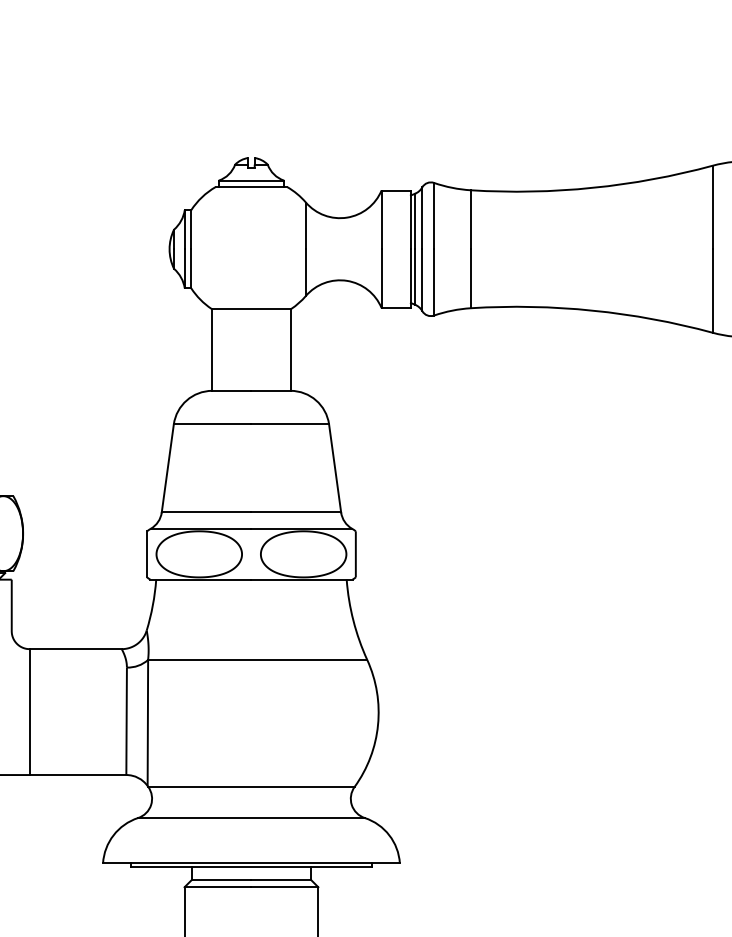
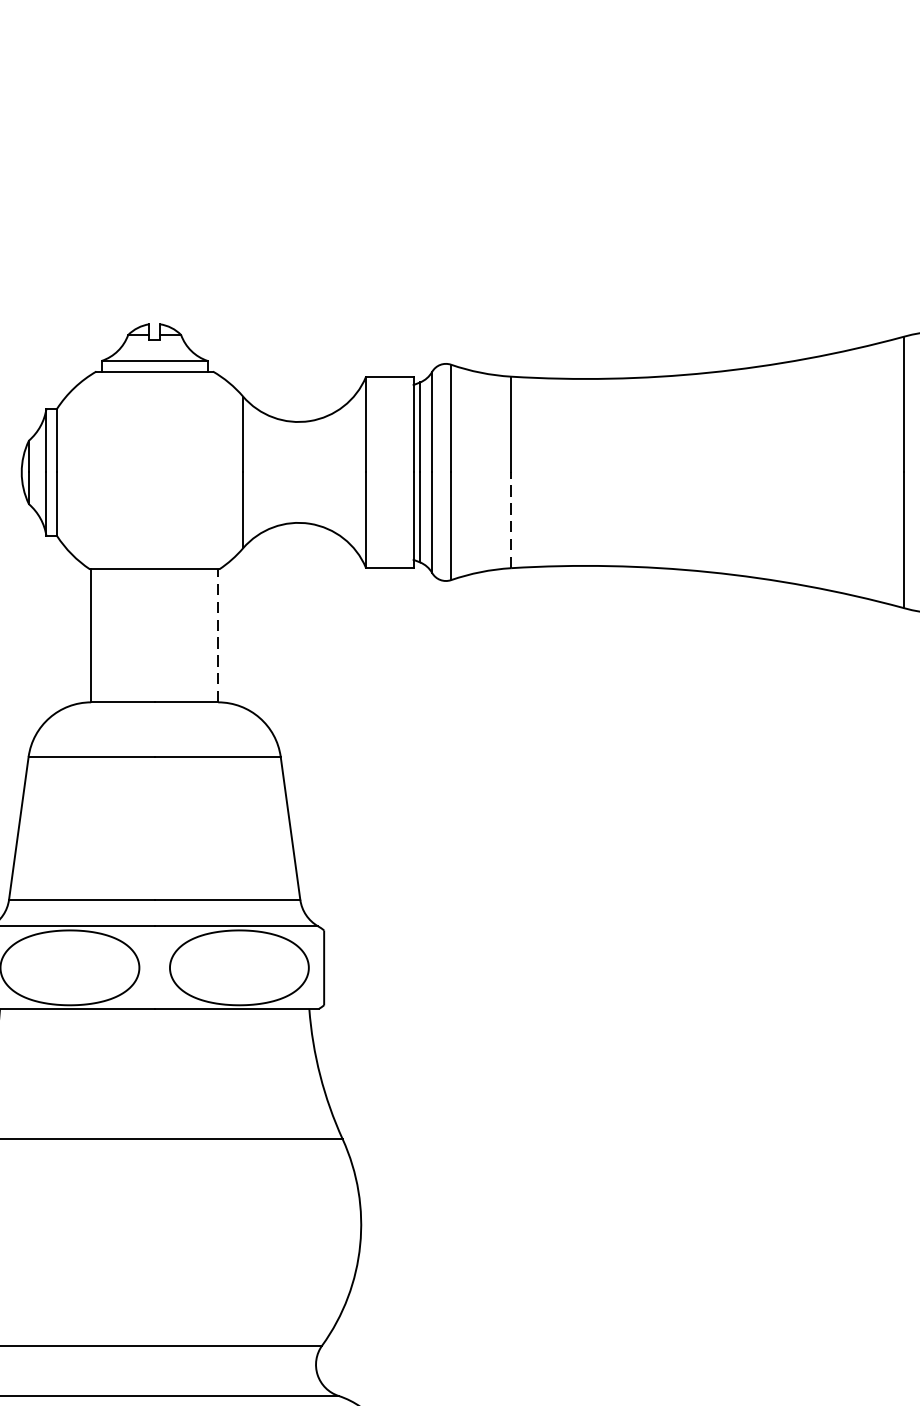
line: (470, 278) -> (510, 519), solid -> dashed
line: (290, 349) -> (218, 635), solid -> dashed

